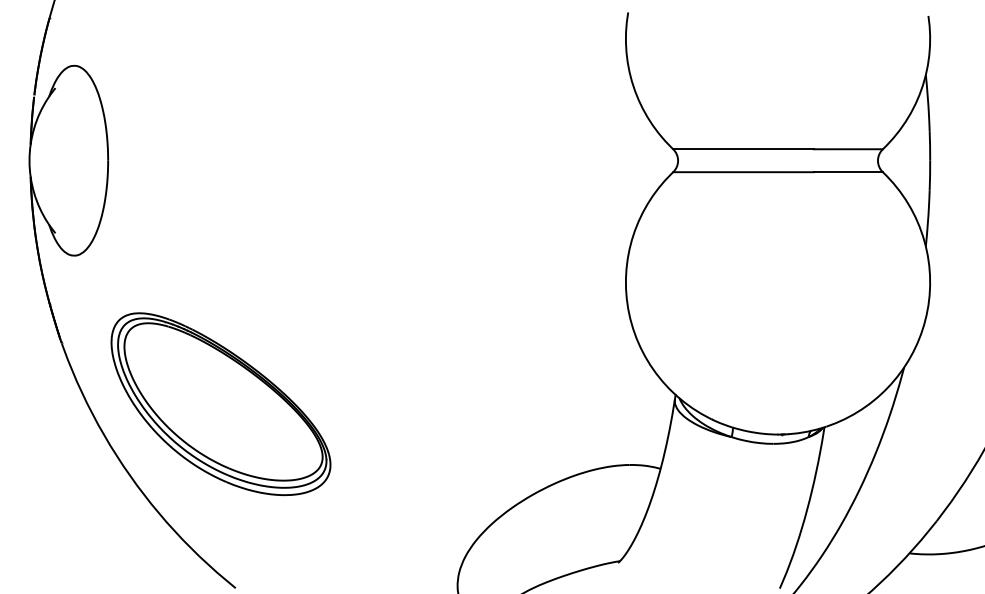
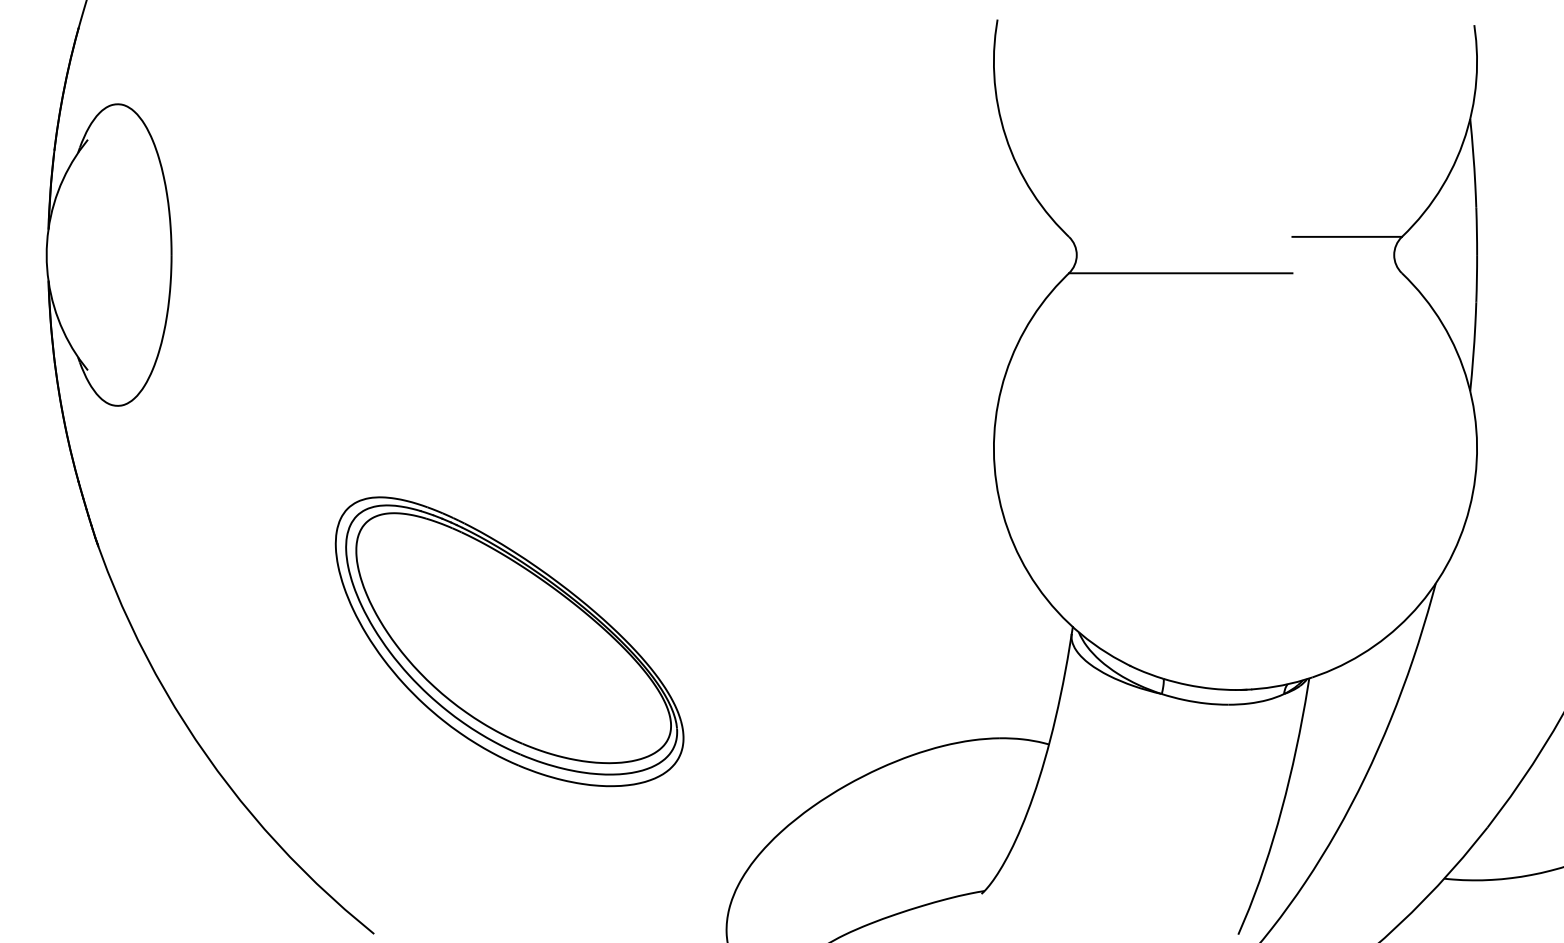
line: (743, 149) -> (1180, 237), removed
line: (847, 172) -> (1345, 273), removed
part: (220, 403) -> (508, 640), moved

